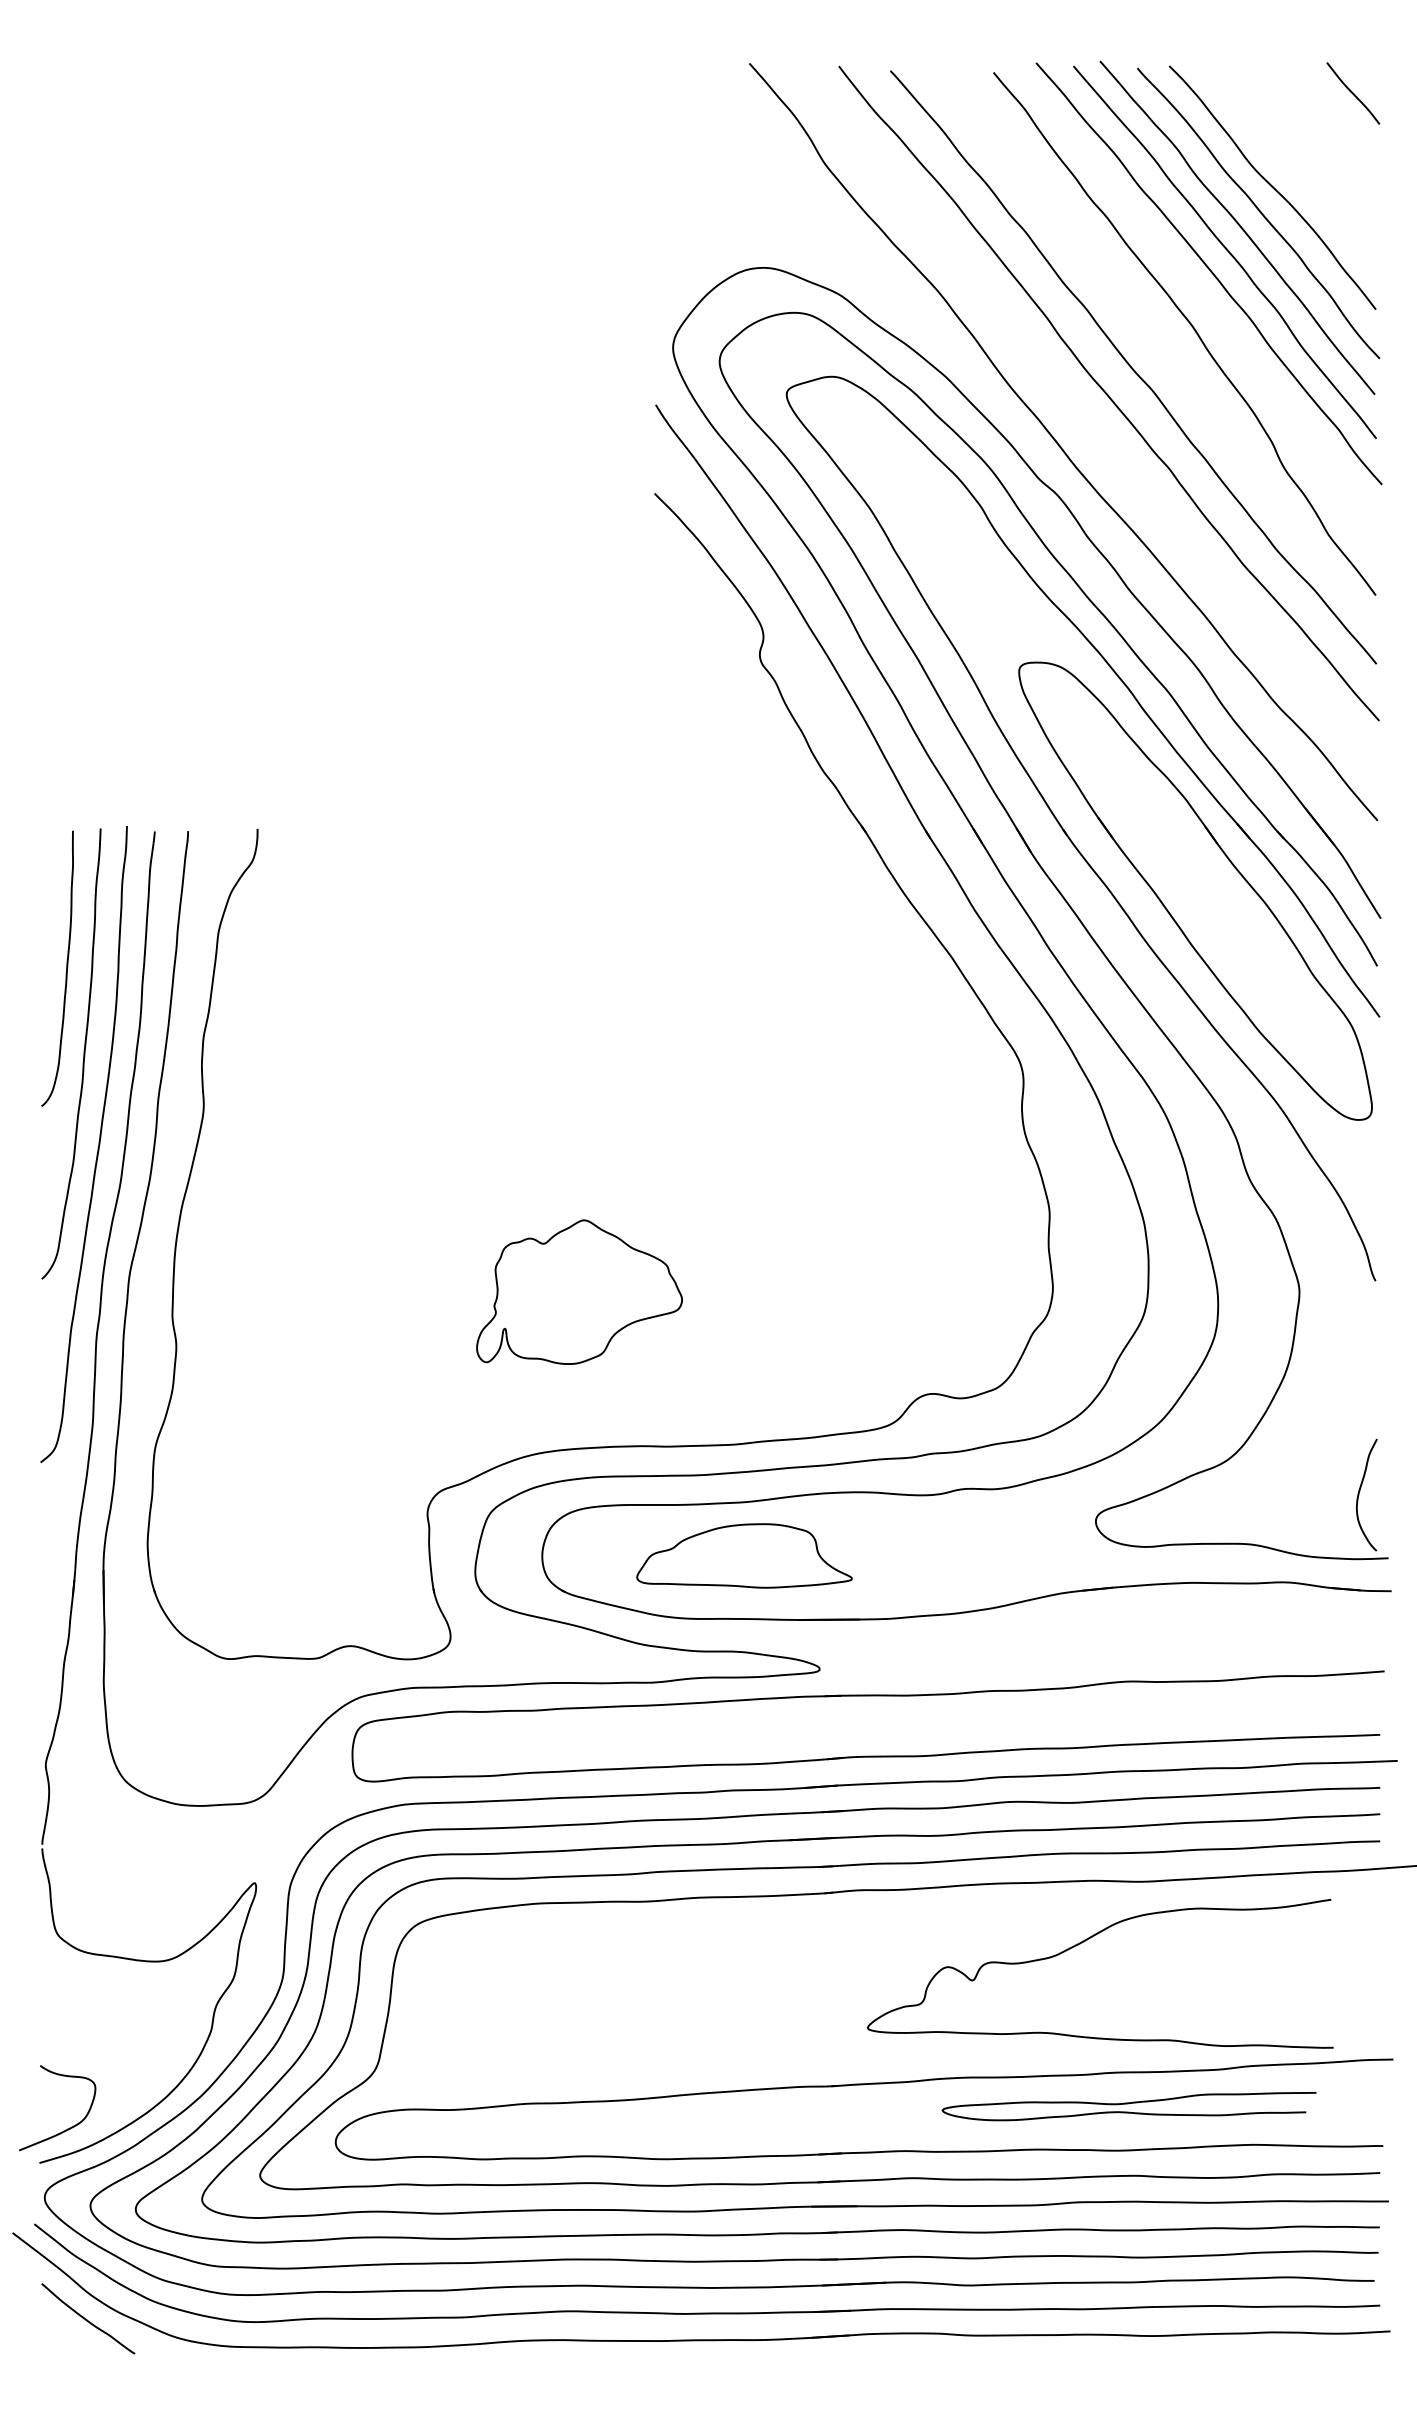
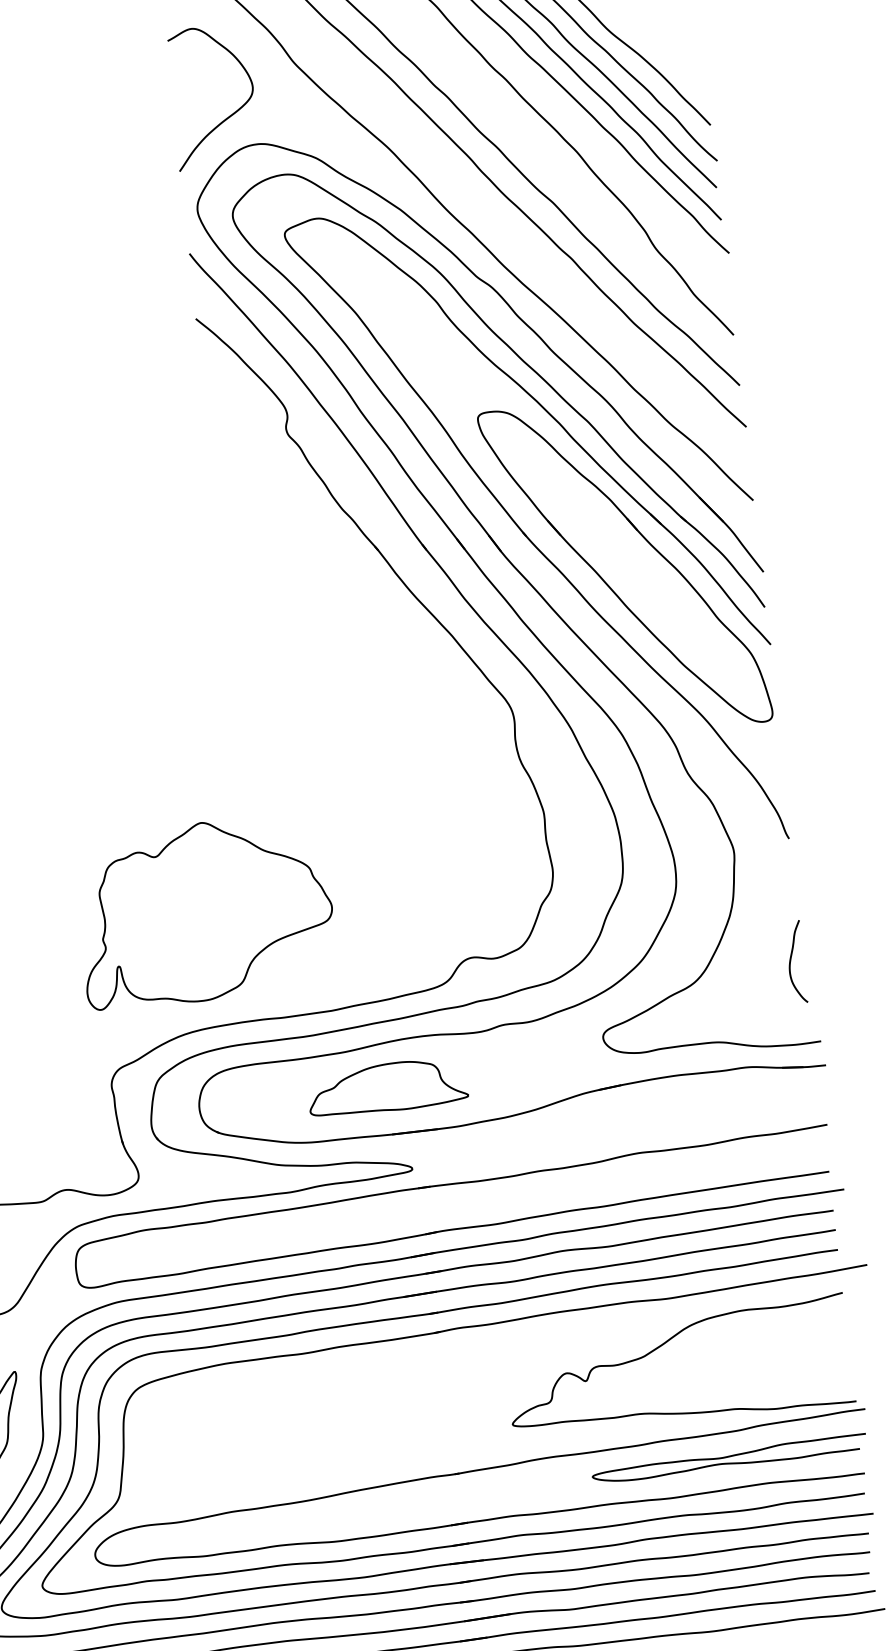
curve: (726, 227) -> (227, 117), added
part: (579, 1291) -> (205, 910), size x1.67
curve: (1360, 1491) -> (791, 960), moved
part: (744, 1555) -> (387, 1087), moved
curve: (1082, 1943) -> (663, 1345), moved
curve: (1128, 2104) -> (728, 1457), moved

